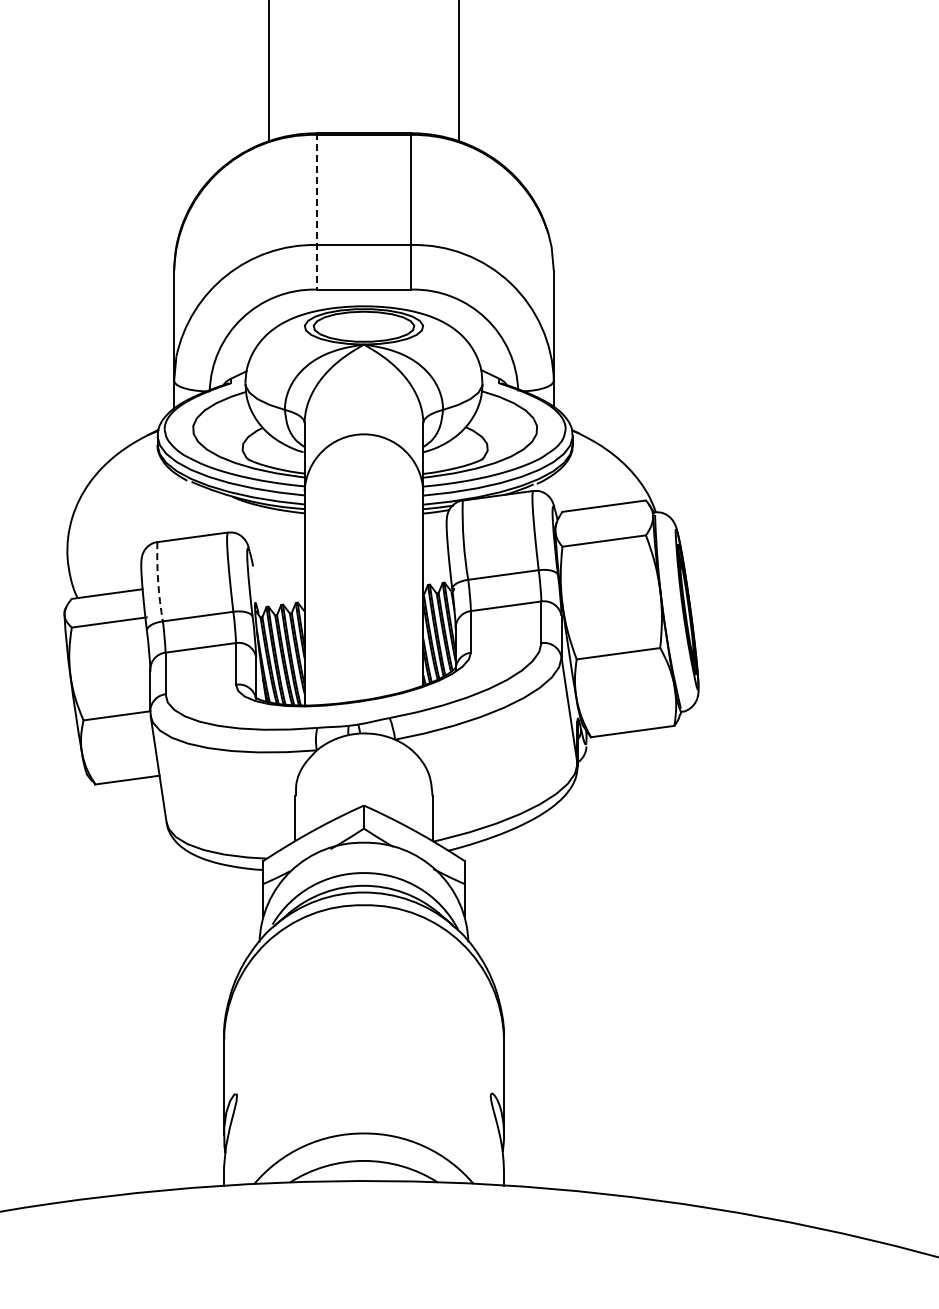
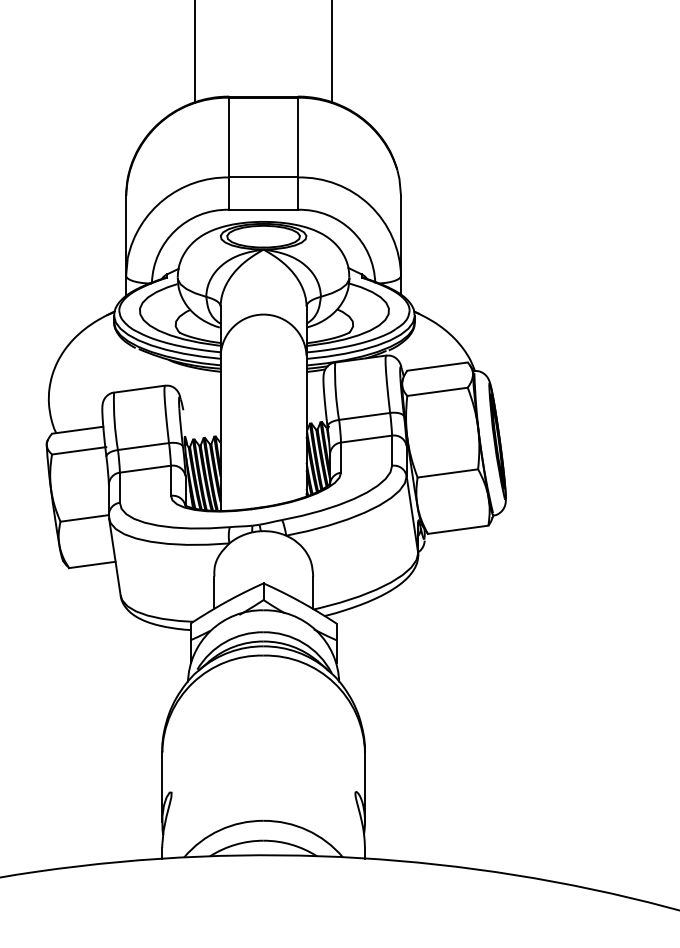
line: (316, 211) -> (229, 153), dashed -> solid
arc: (158, 581) -> (114, 421), dashed -> solid

